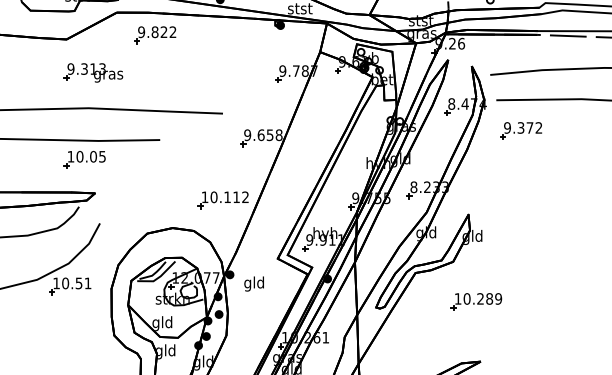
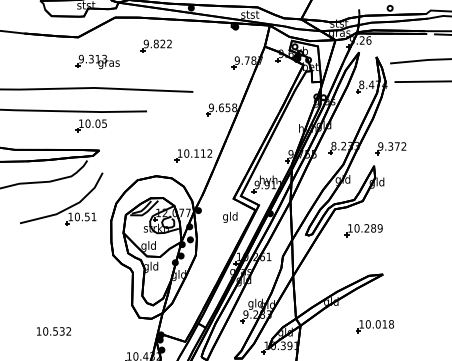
part: (153, 34) -> (155, 45), moved
part: (520, 130) -> (390, 148), moved
text: (254, 282) -> (230, 216), moved
part: (475, 301) -> (363, 230), moved

